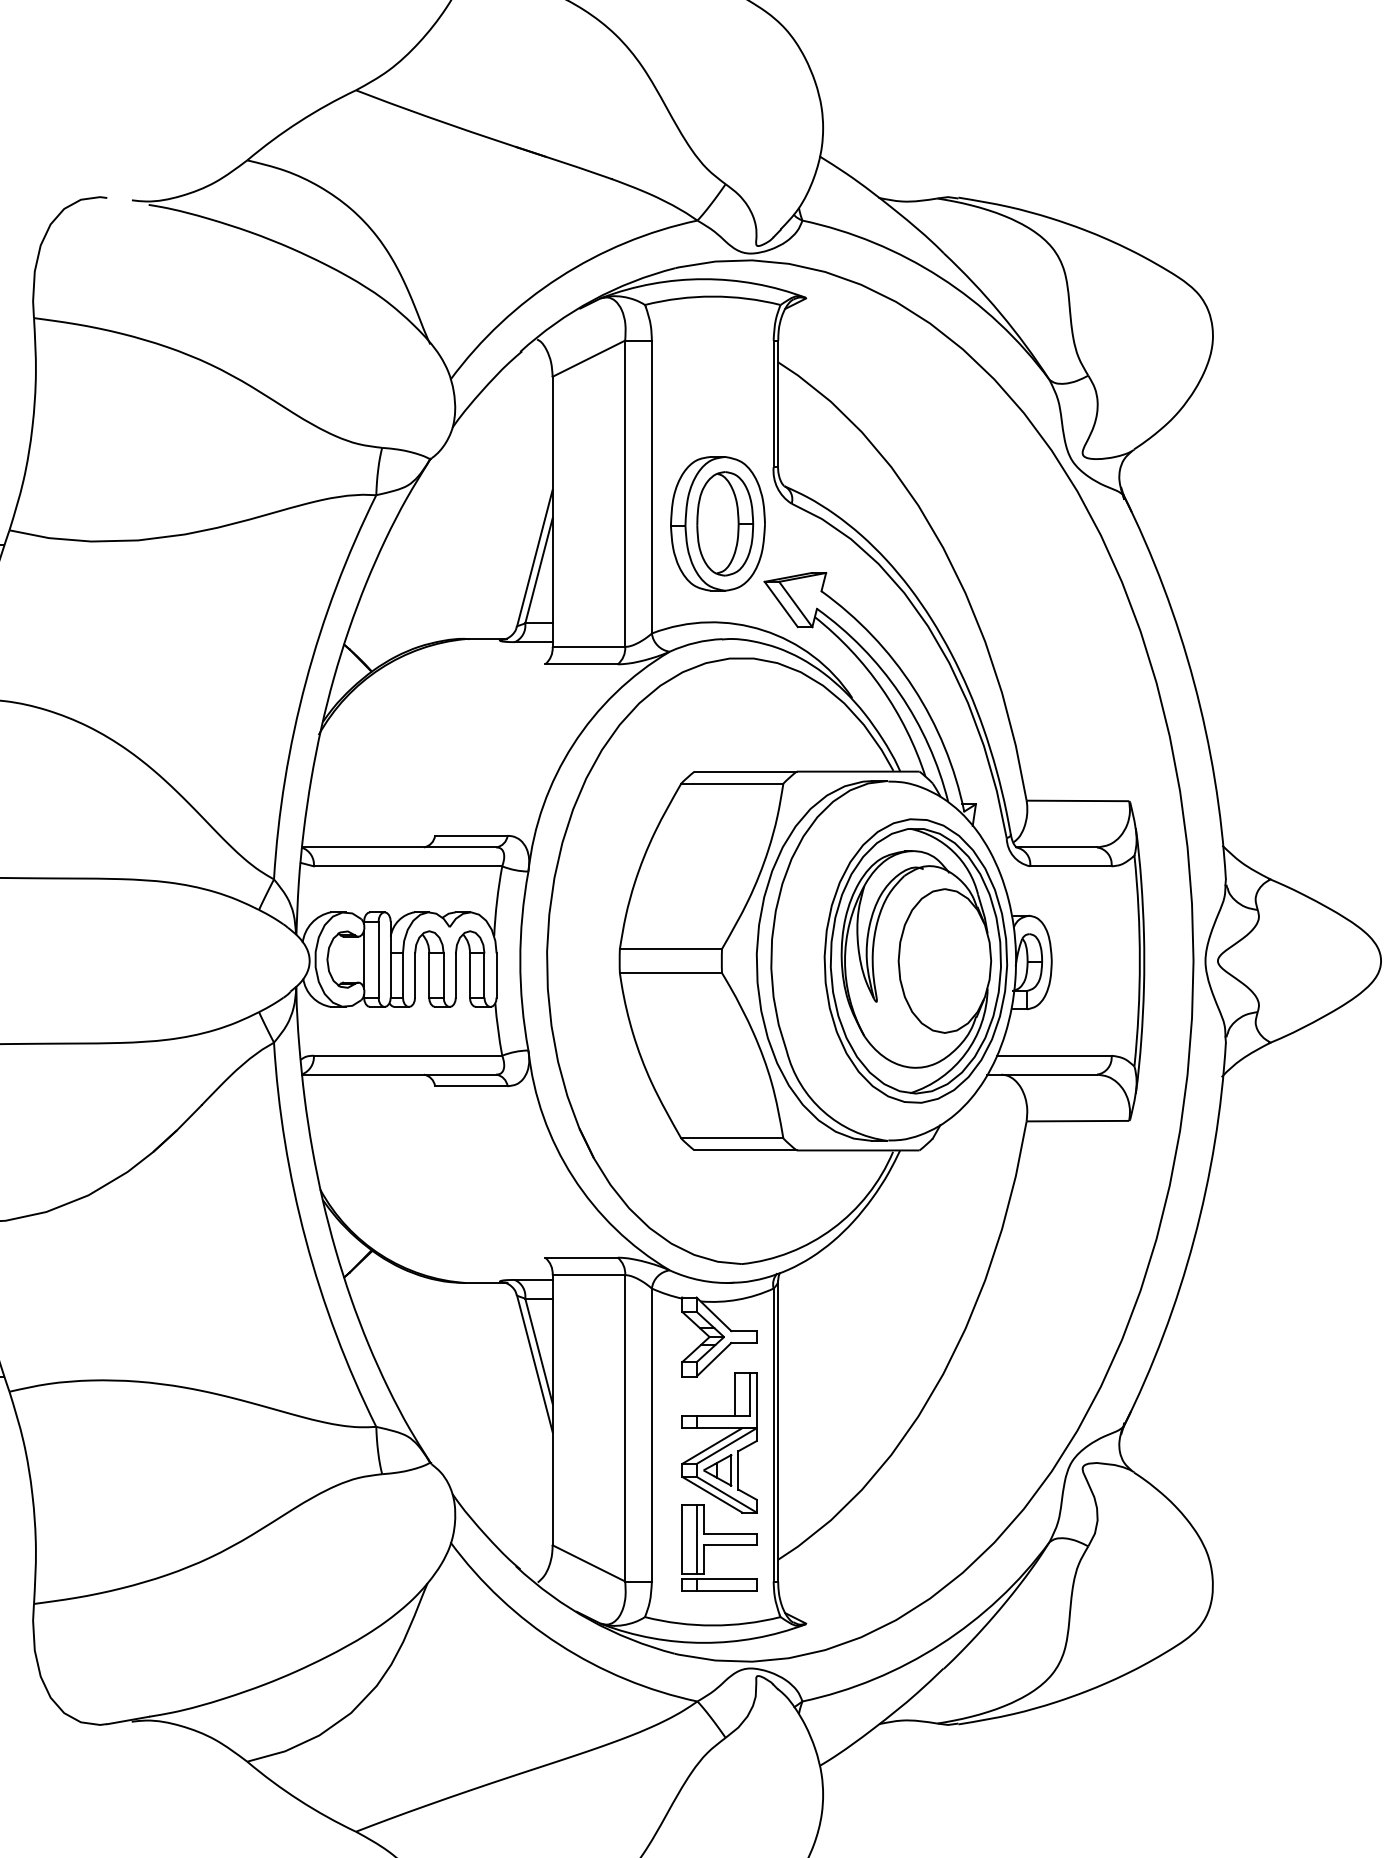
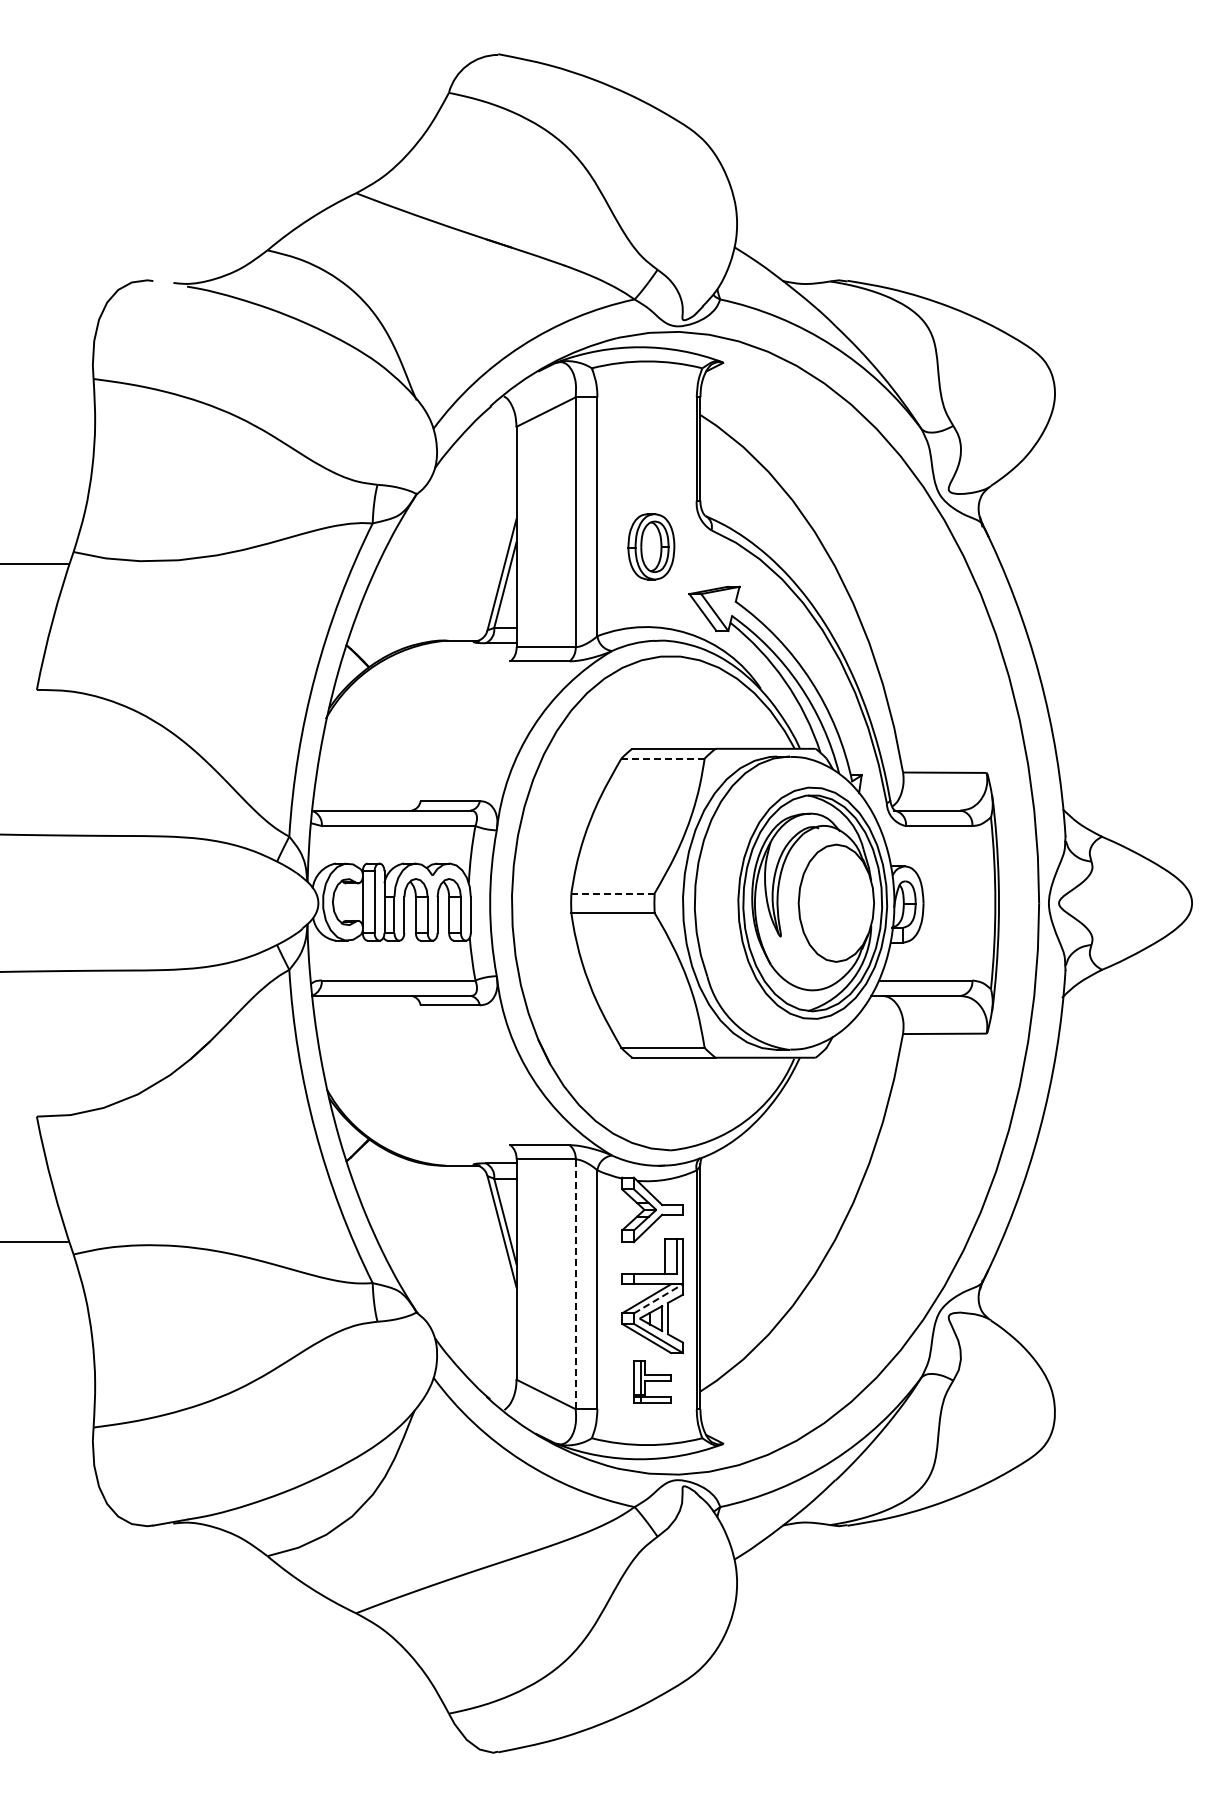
part: (718, 523) -> (651, 546), size x0.6
line: (732, 783) -> (663, 758), solid -> dashed
line: (670, 949) -> (612, 893), solid -> dashed
line: (624, 1428) -> (575, 1284), solid -> dashed
line: (726, 1445) -> (658, 1298), solid -> dashed
part: (719, 1547) -> (652, 1381), size x0.6

